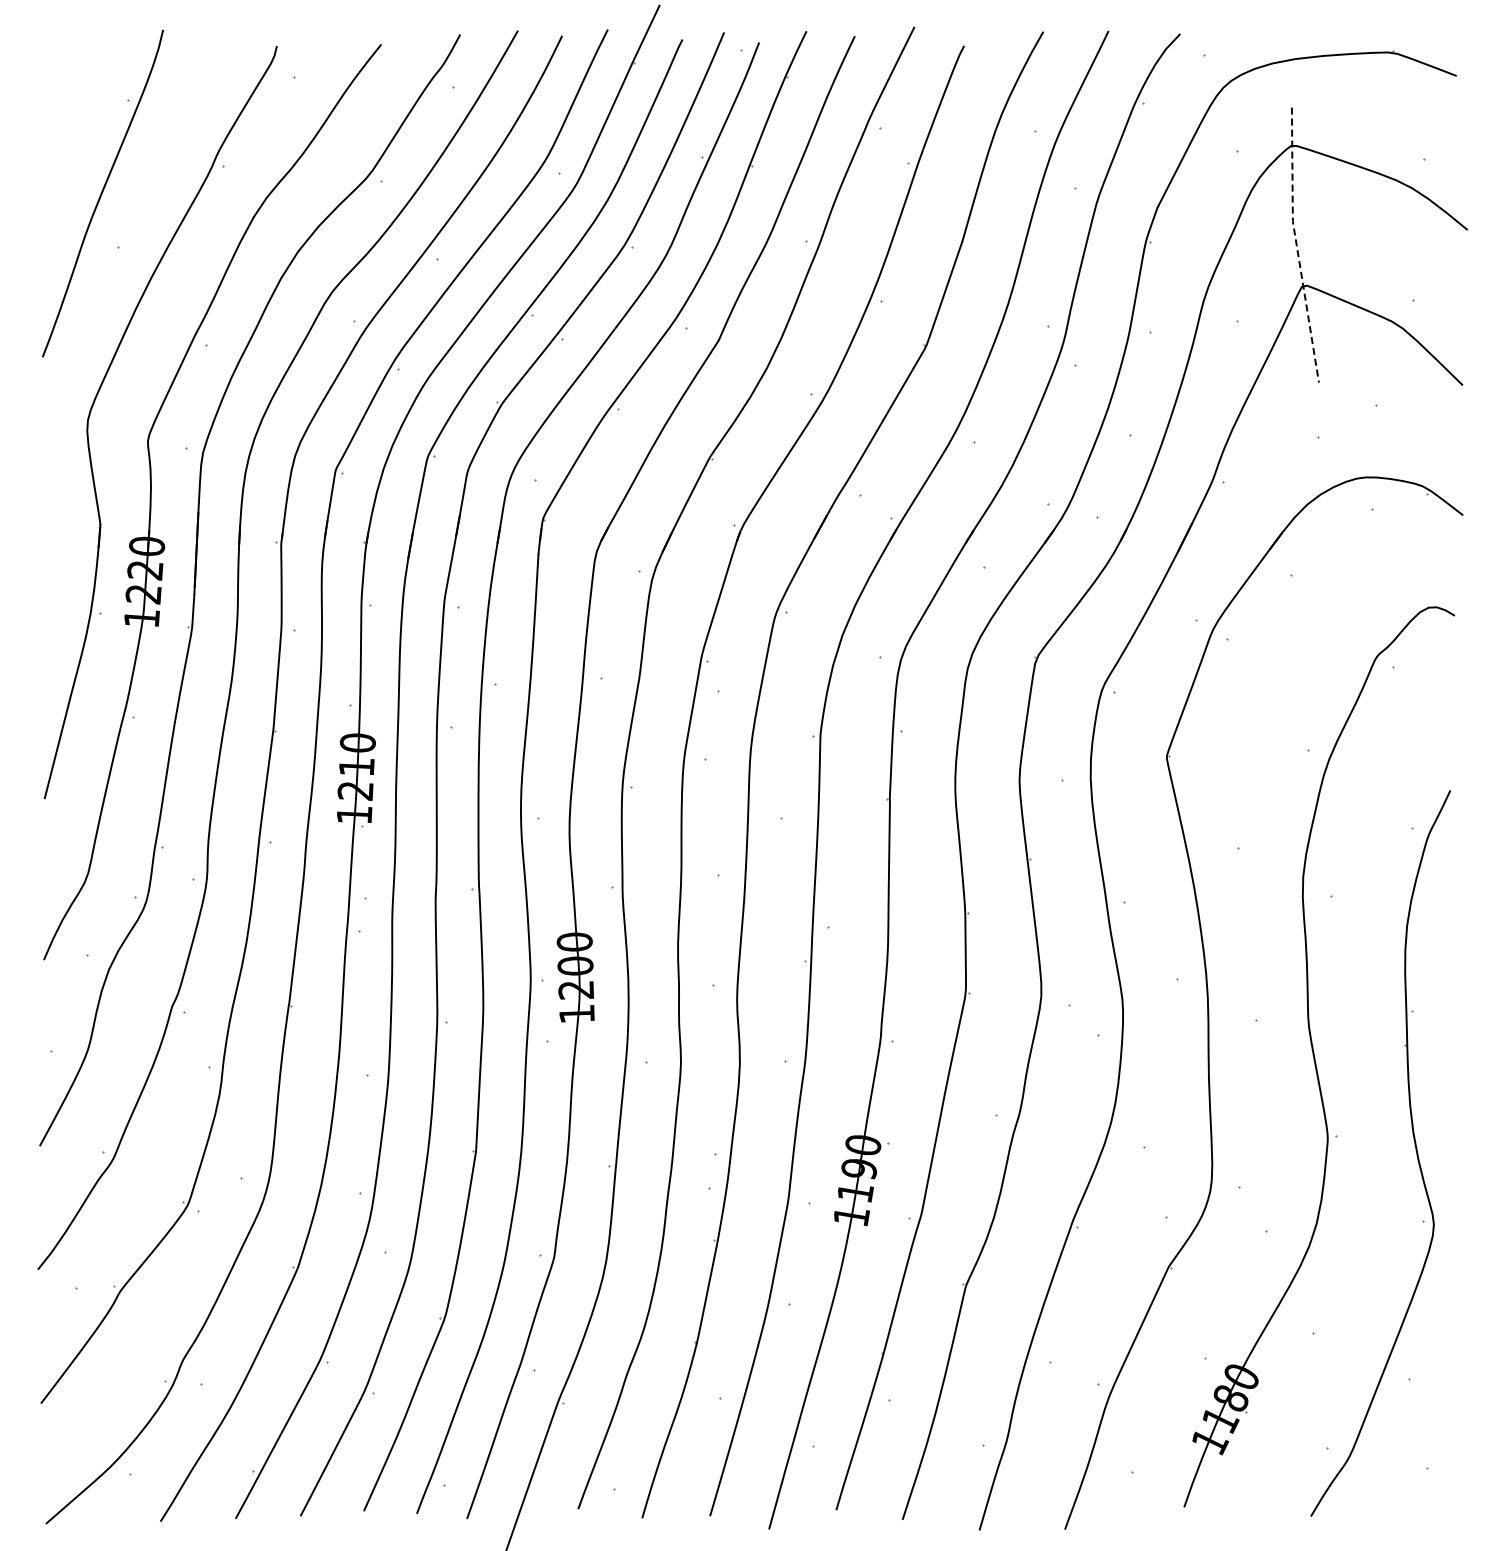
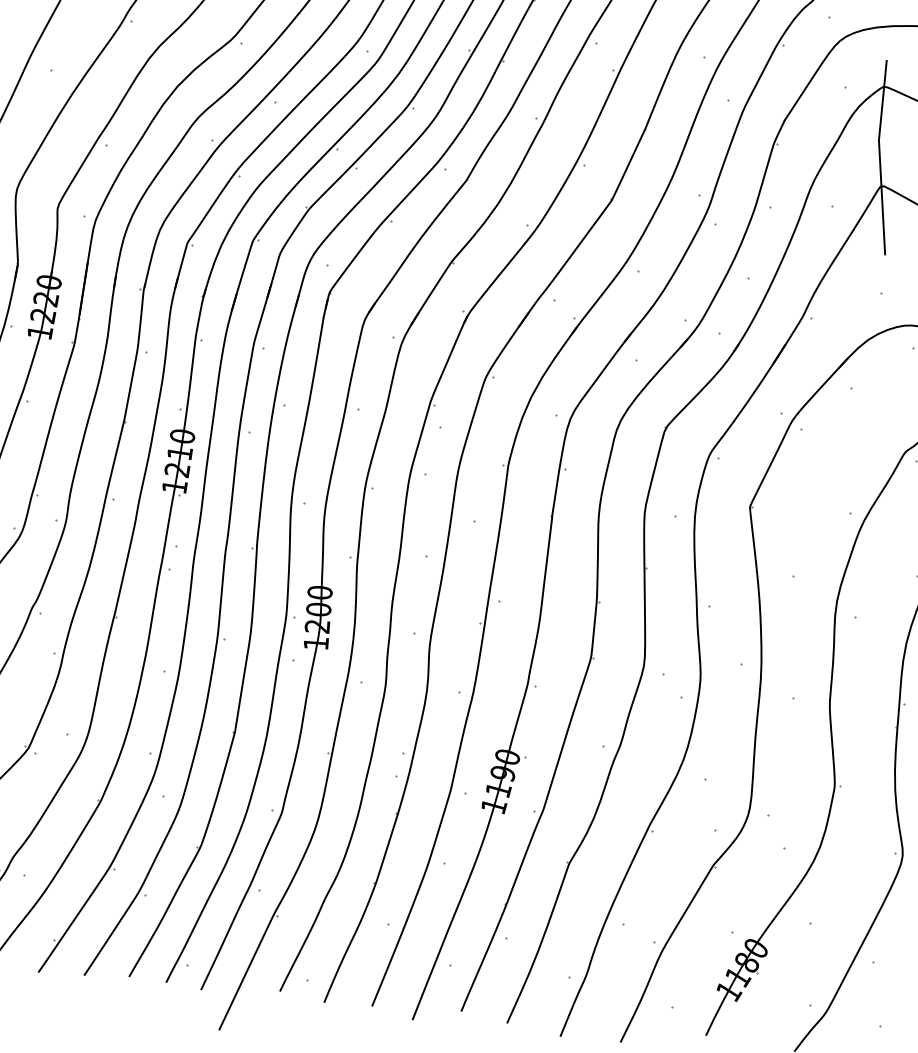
line: (1296, 245) -> (879, 157), dashed -> solid

